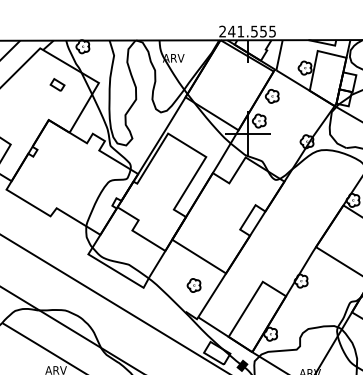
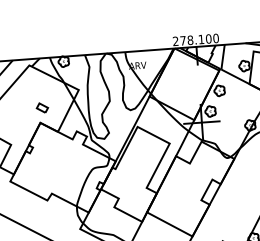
text: (252, 31) -> (199, 39), 241.555 -> 278.100
part: (57, 84) -> (42, 107), moved

